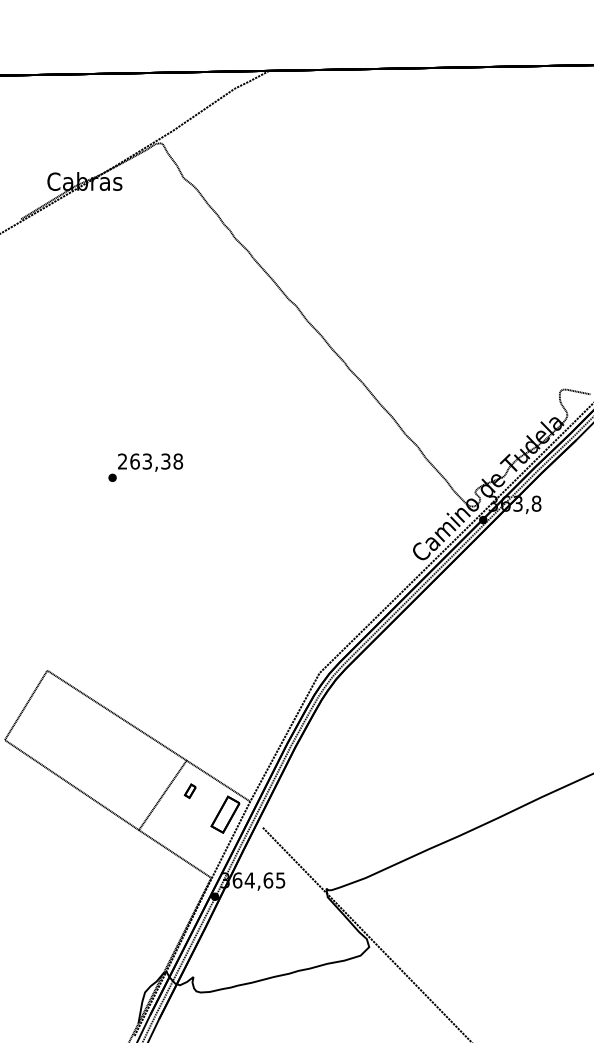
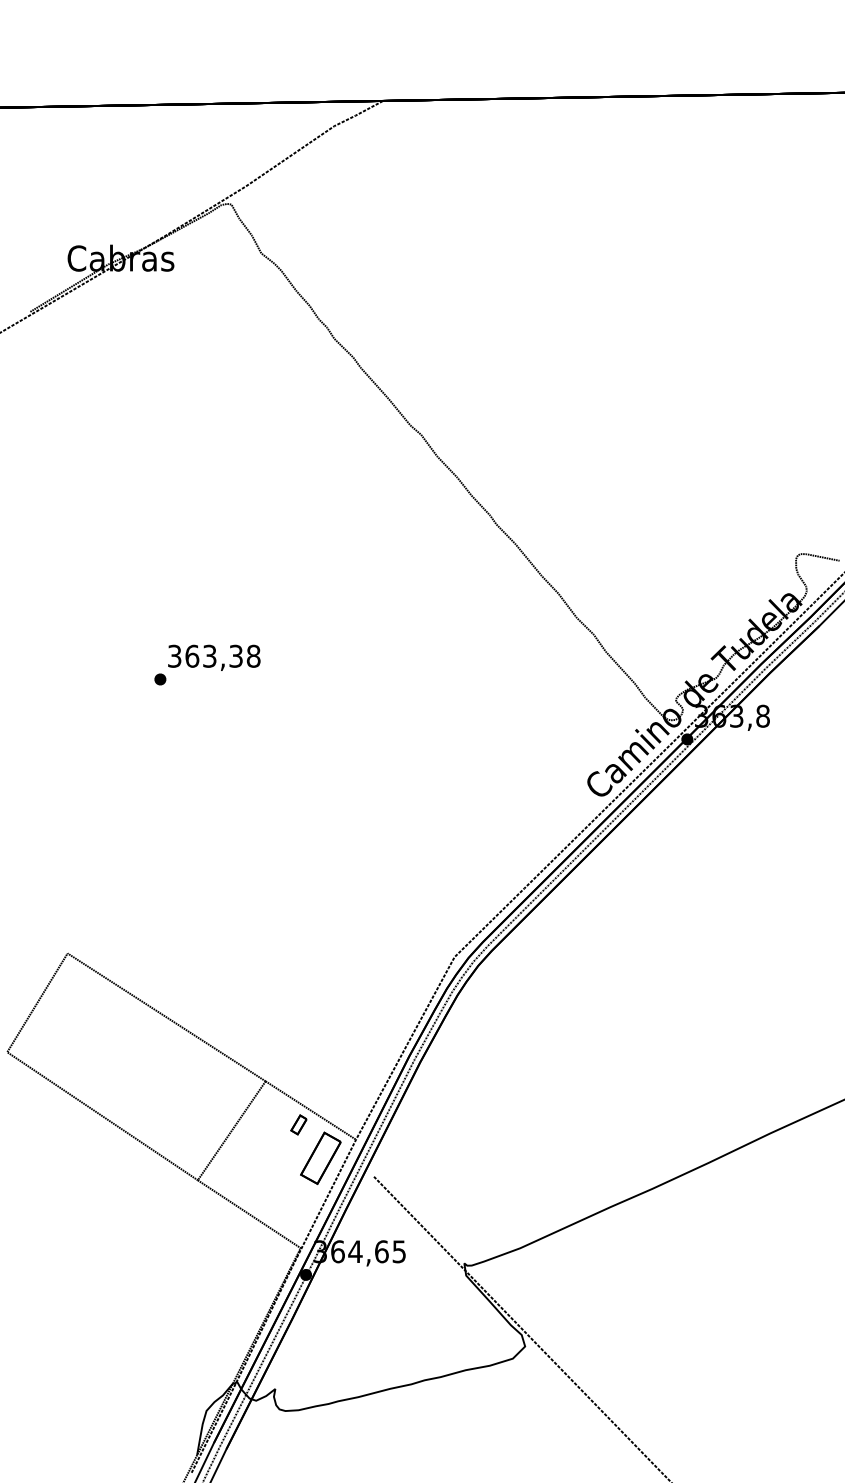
text: (122, 461) -> (174, 656), 263,38 -> 363,38
part: (190, 790) -> (298, 1124), moved

